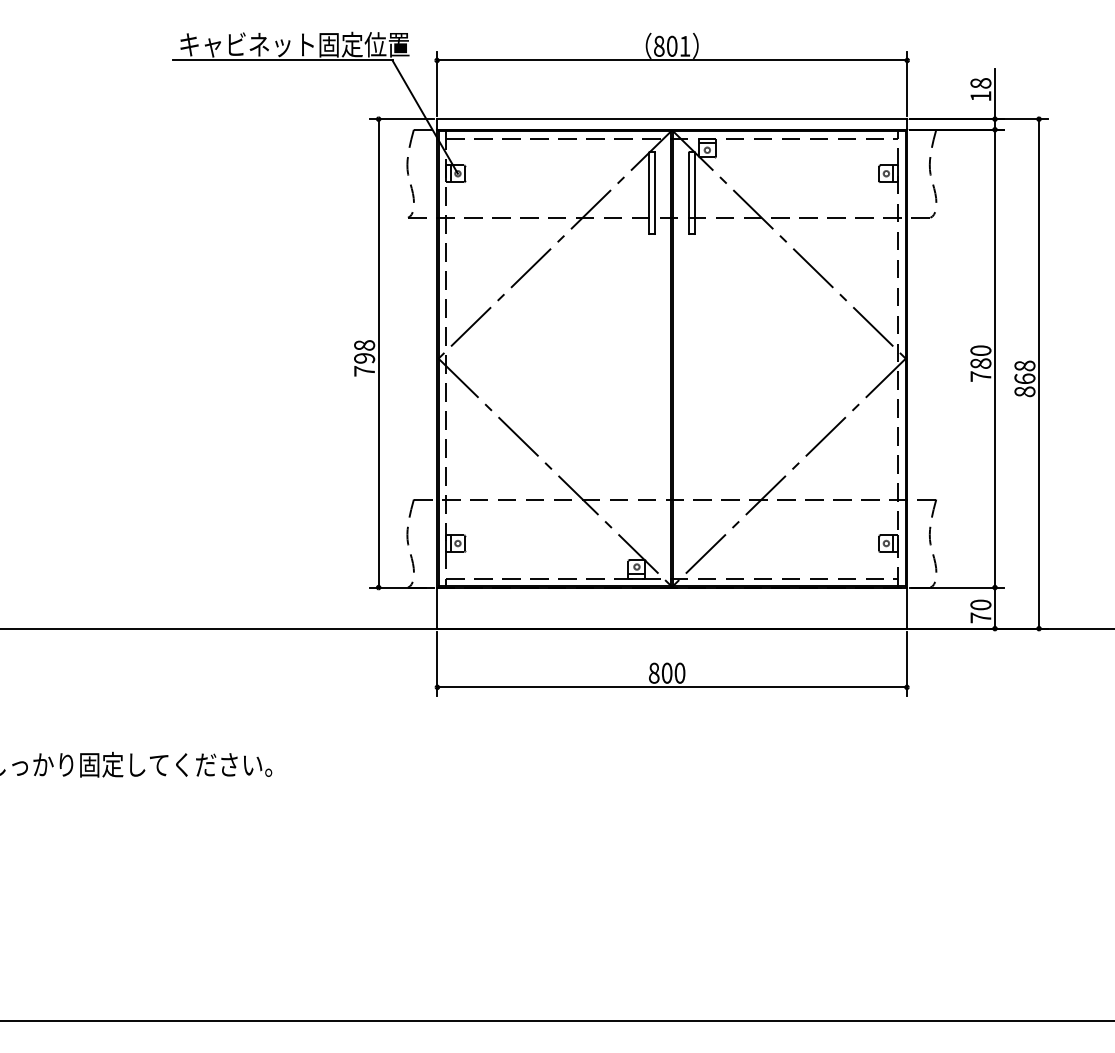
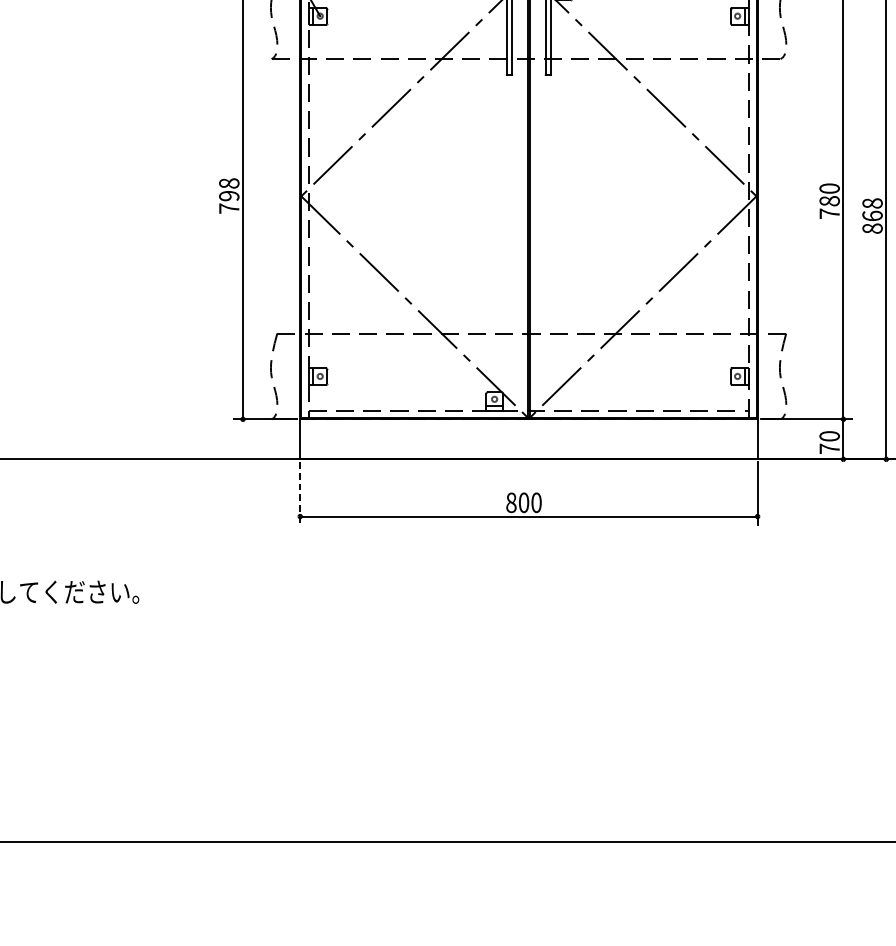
line: (437, 664) -> (300, 494), solid -> dashed

